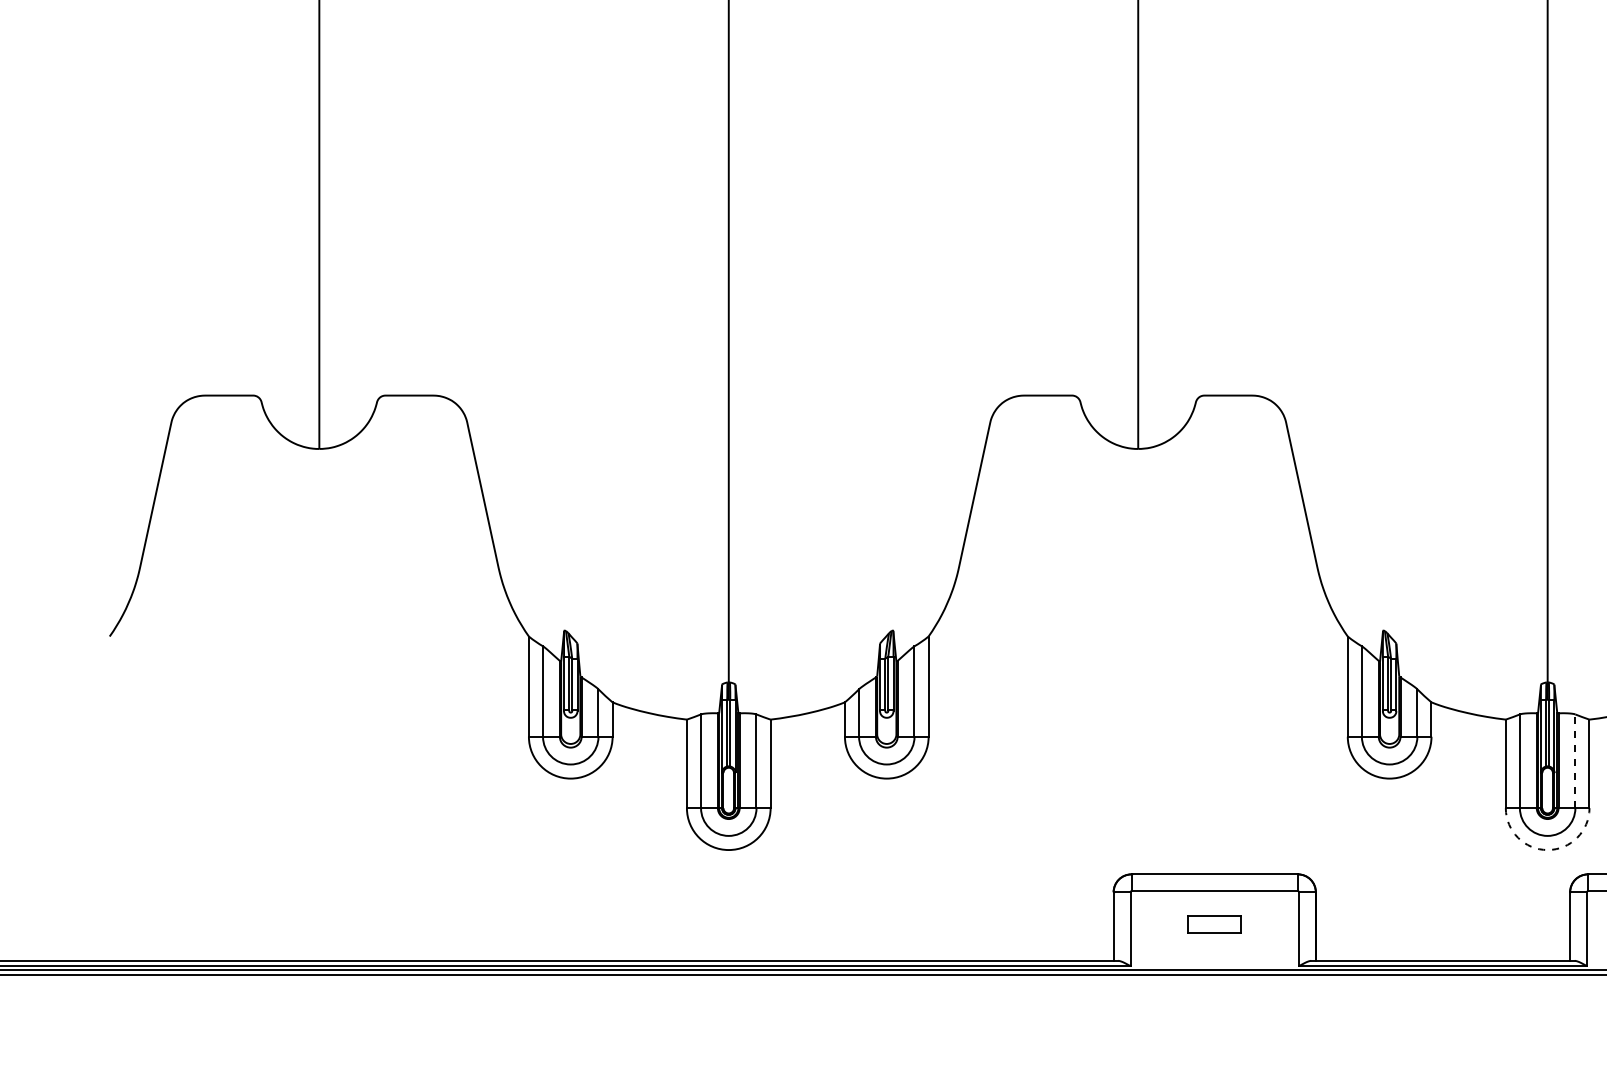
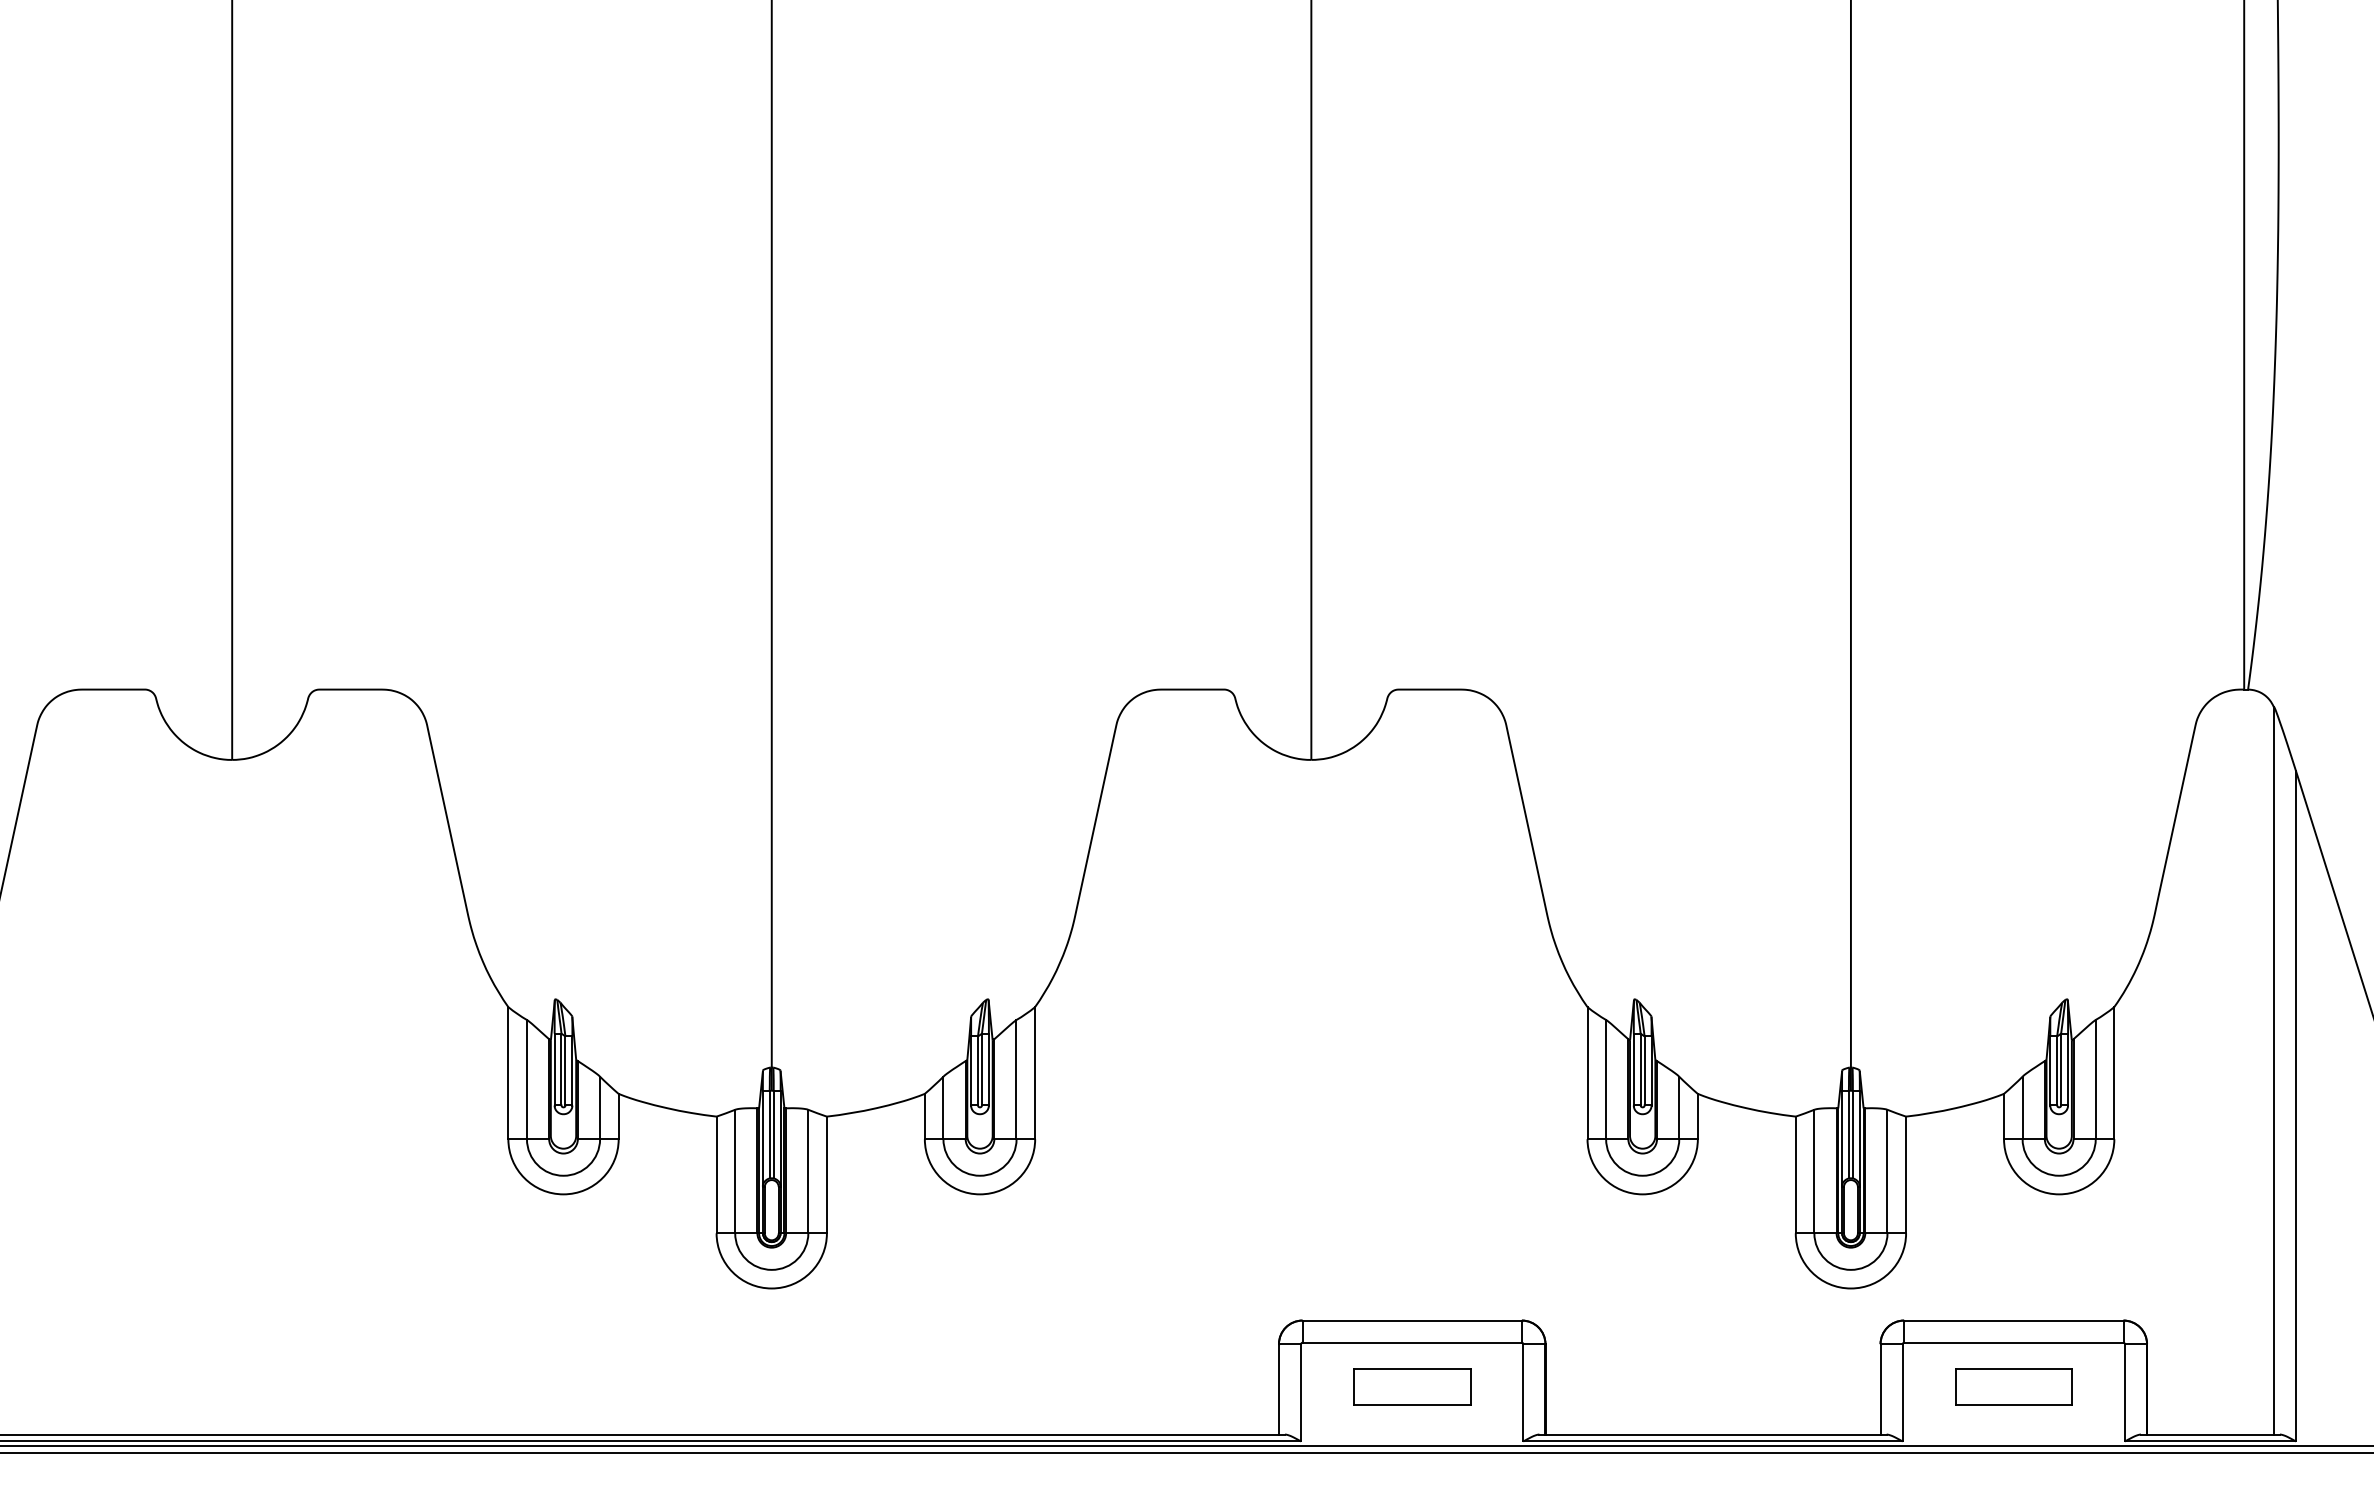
line: (1575, 761) -> (1887, 1171), dashed -> solid
arc: (1547, 850) -> (1850, 1288), dashed -> solid
part: (1214, 924) -> (1412, 1386), size x1.67

